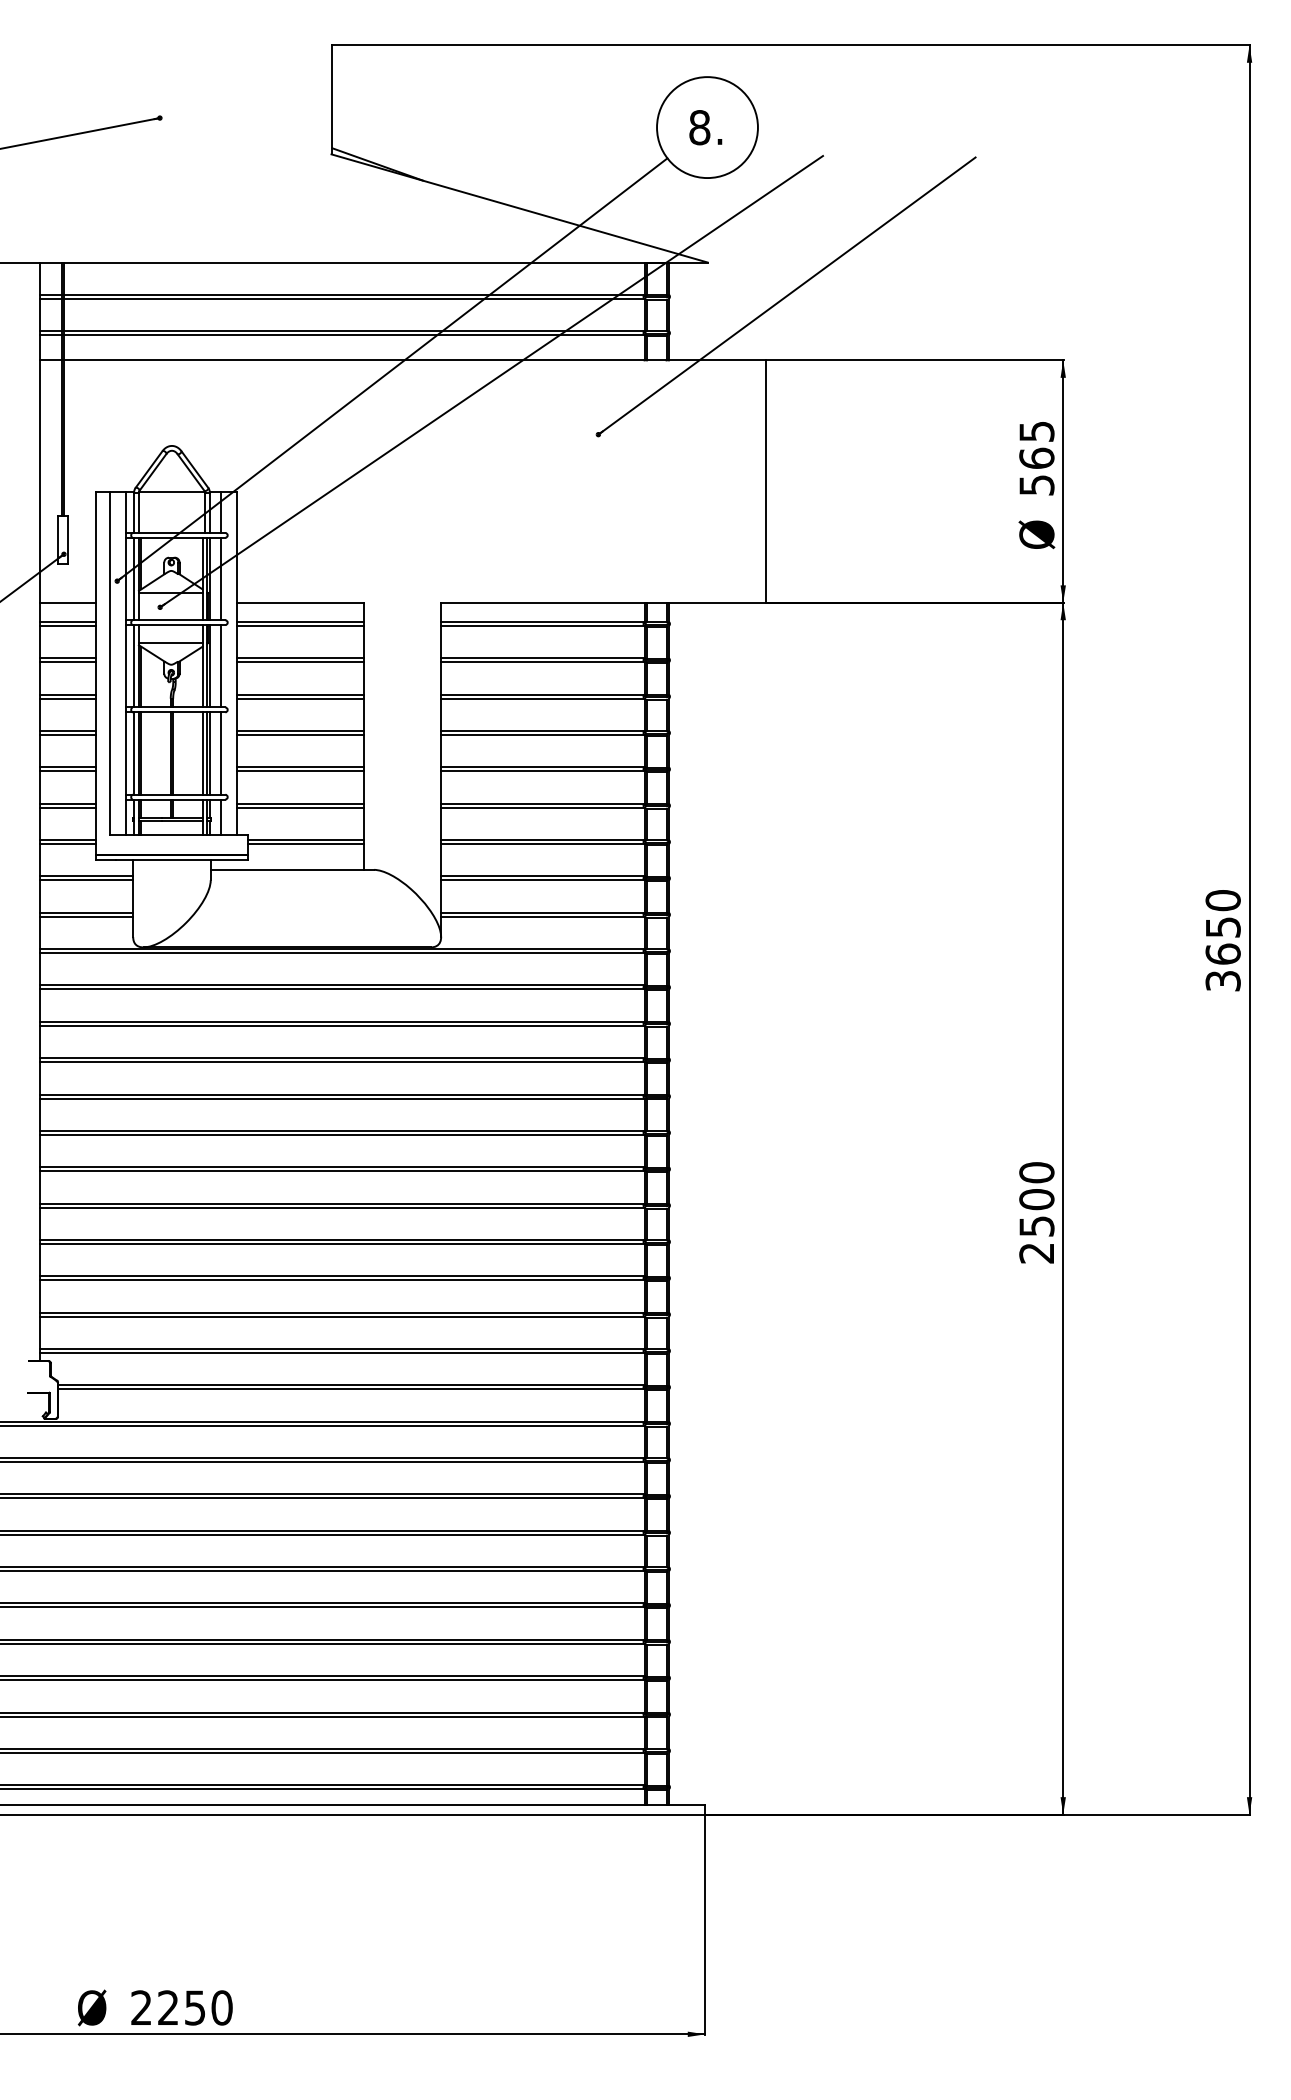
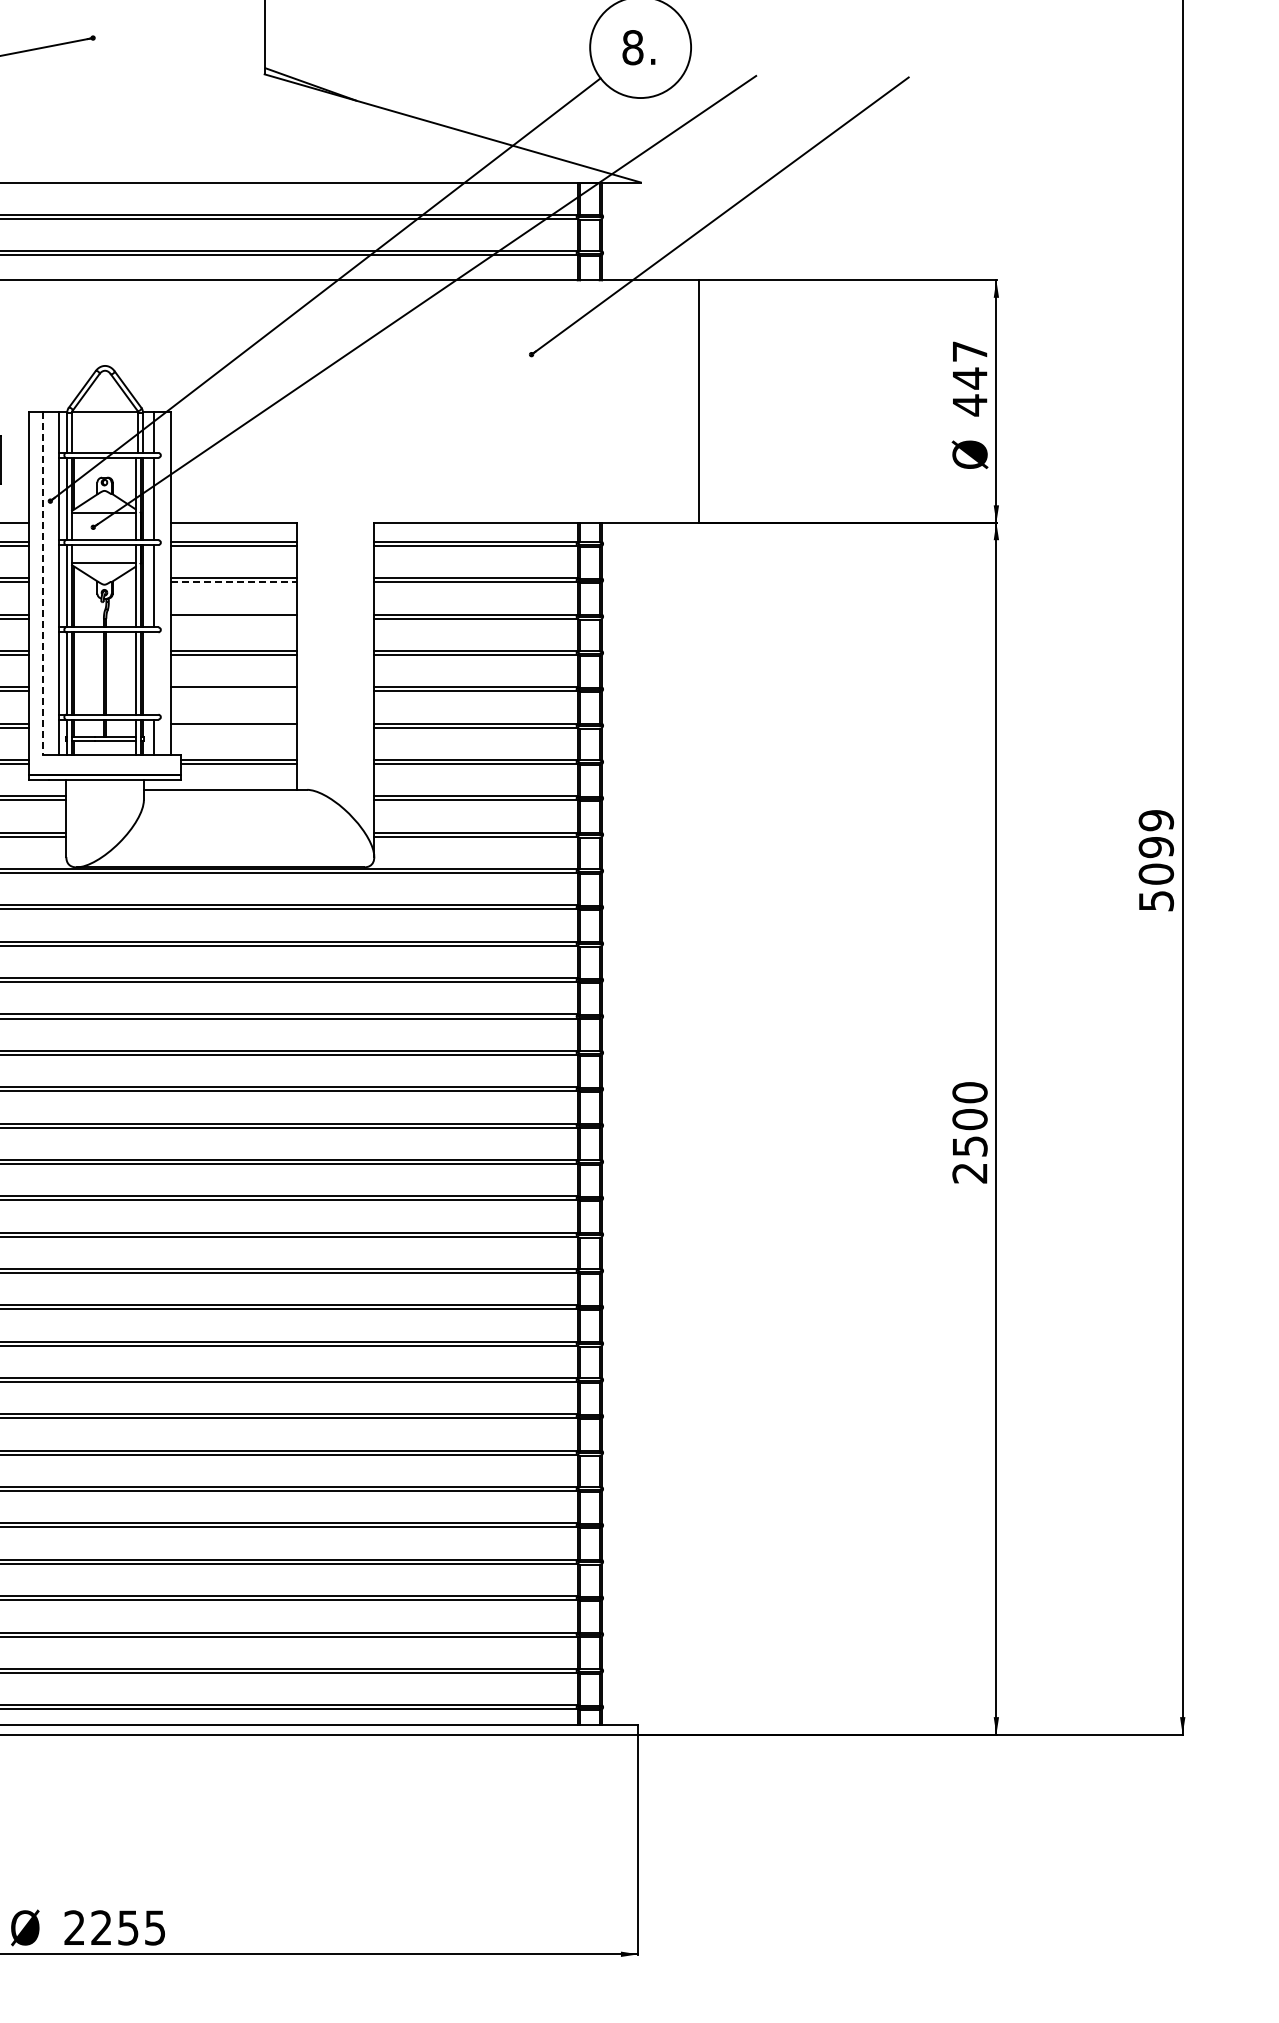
text: (1036, 458) -> (969, 378), 565 -> 447
line: (301, 662) -> (234, 582), solid -> dashed
line: (109, 663) -> (42, 583), solid -> dashed
line: (300, 698) -> (233, 618), removed
line: (220, 753) -> (153, 673), removed
line: (300, 771) -> (233, 691), removed
line: (300, 807) -> (233, 727), removed
text: (1222, 940) -> (1155, 860), 3650 -> 5099
text: (221, 2007) -> (154, 1927), 2250 -> 2255

